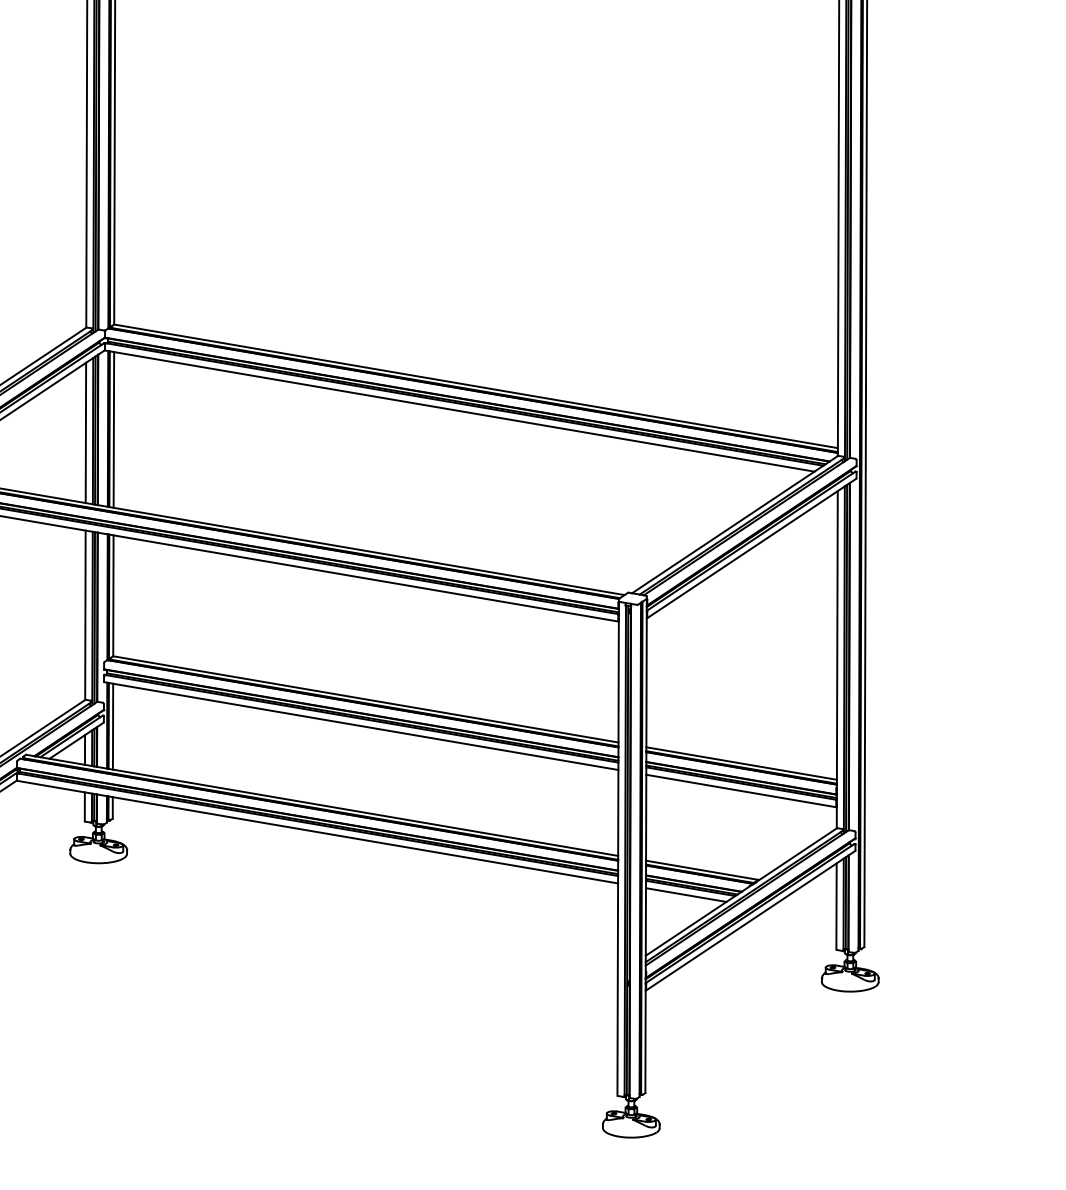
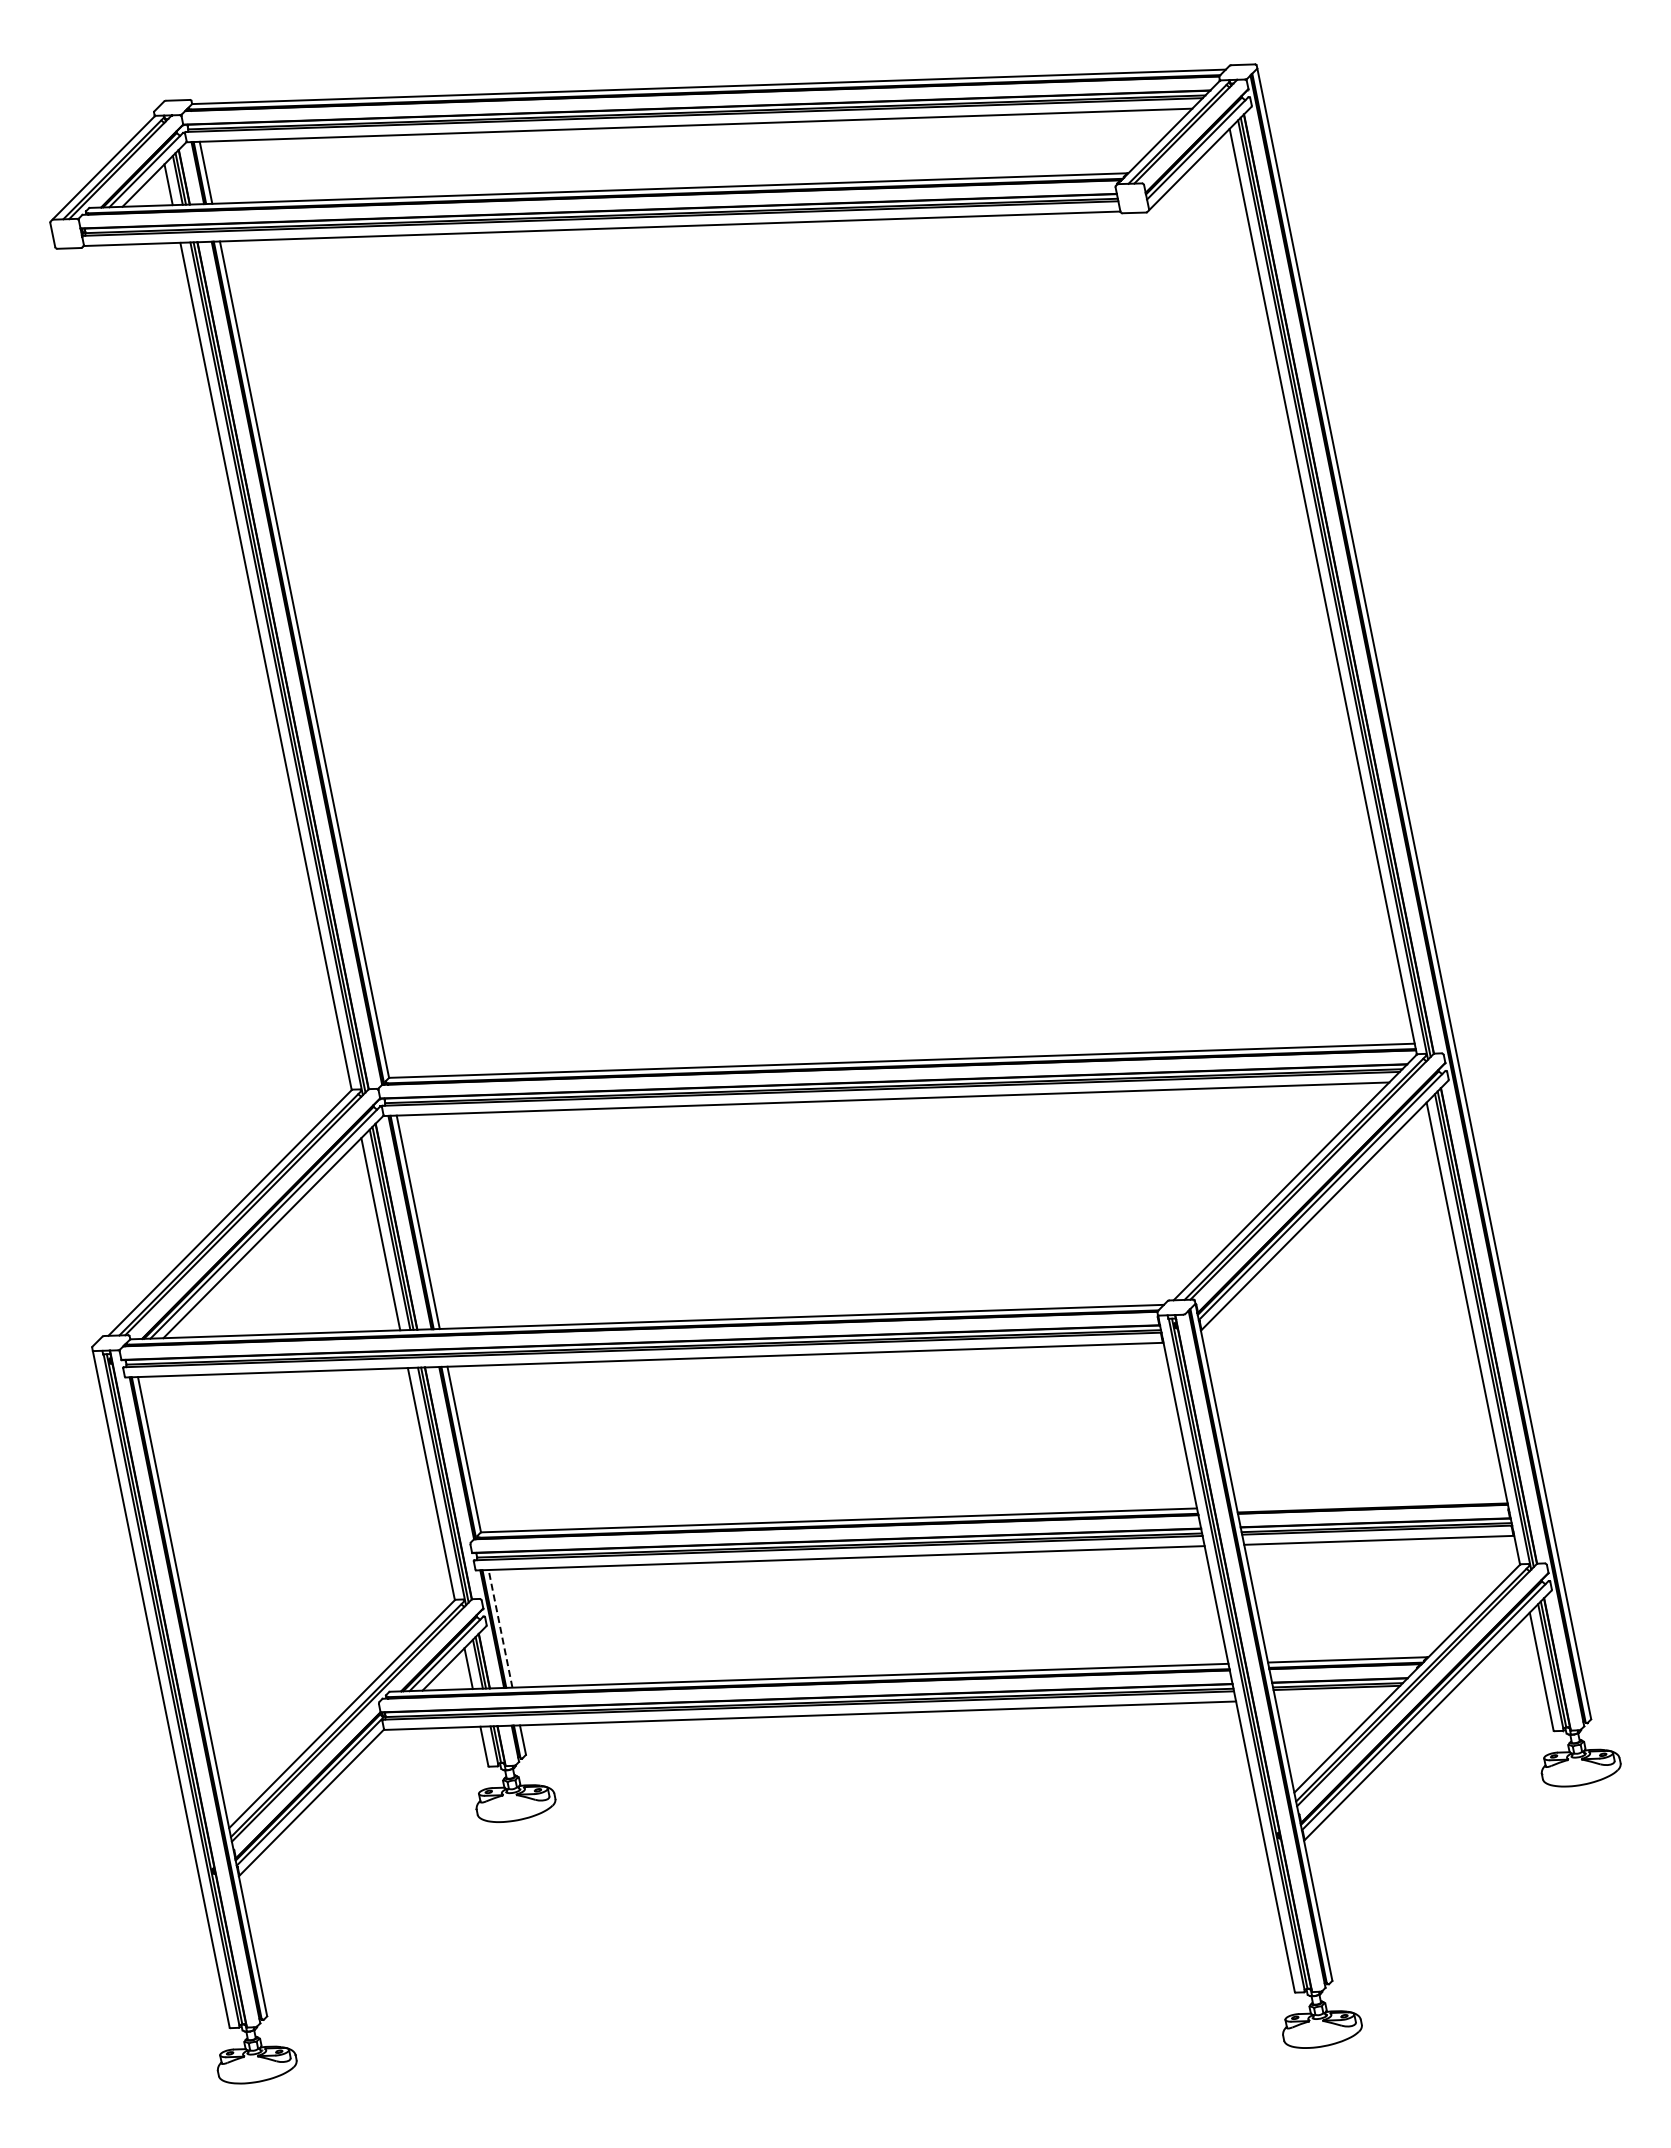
line: (113, 726) -> (500, 1628), solid -> dashed
line: (741, 763) -> (1371, 1502), removed
line: (686, 895) -> (1332, 1698), removed

